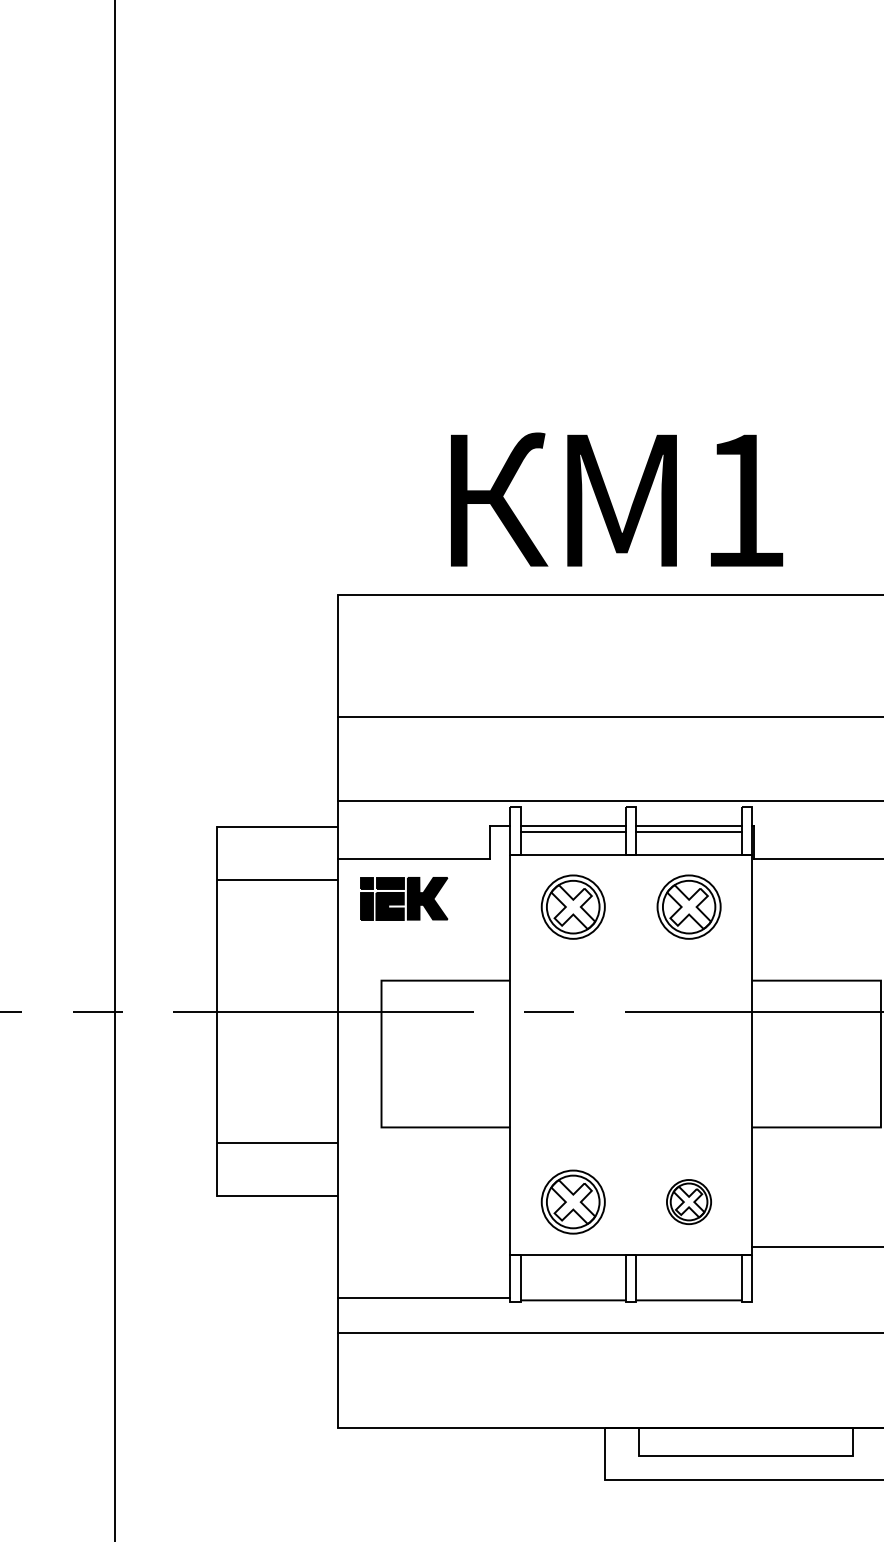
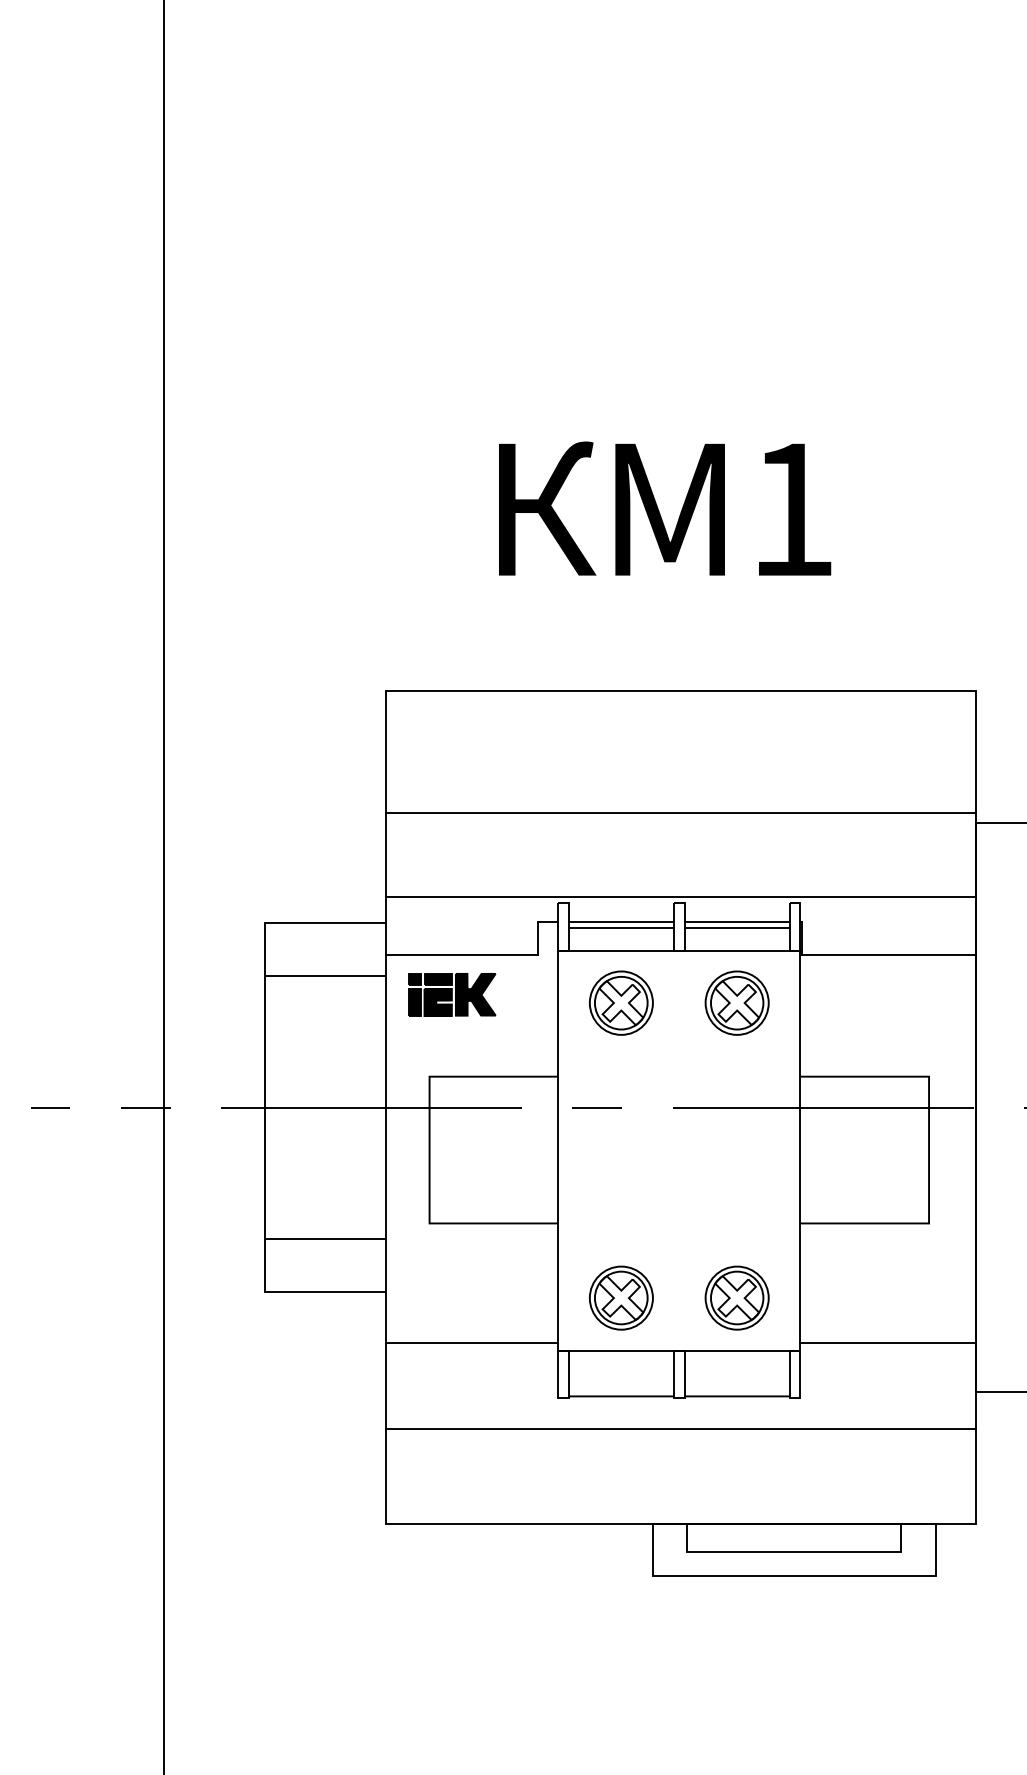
text: (617, 499) -> (665, 508), moved
part: (688, 1201) -> (736, 1297), size x1.43
line: (424, 1297) -> (472, 1342), moved

